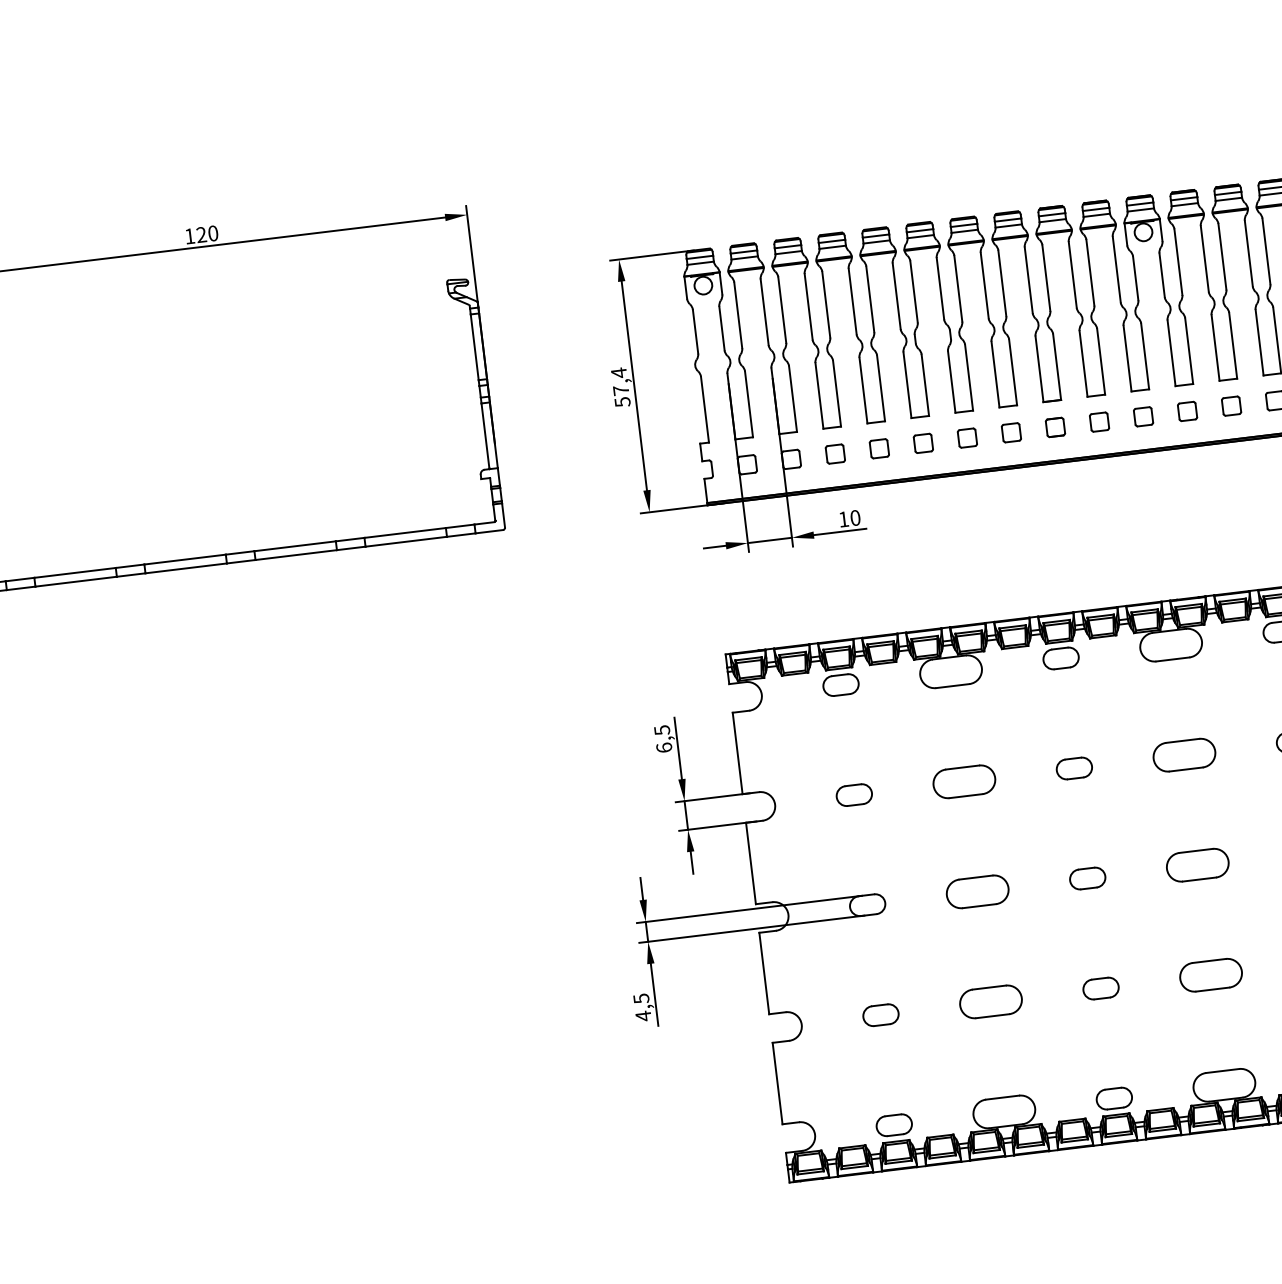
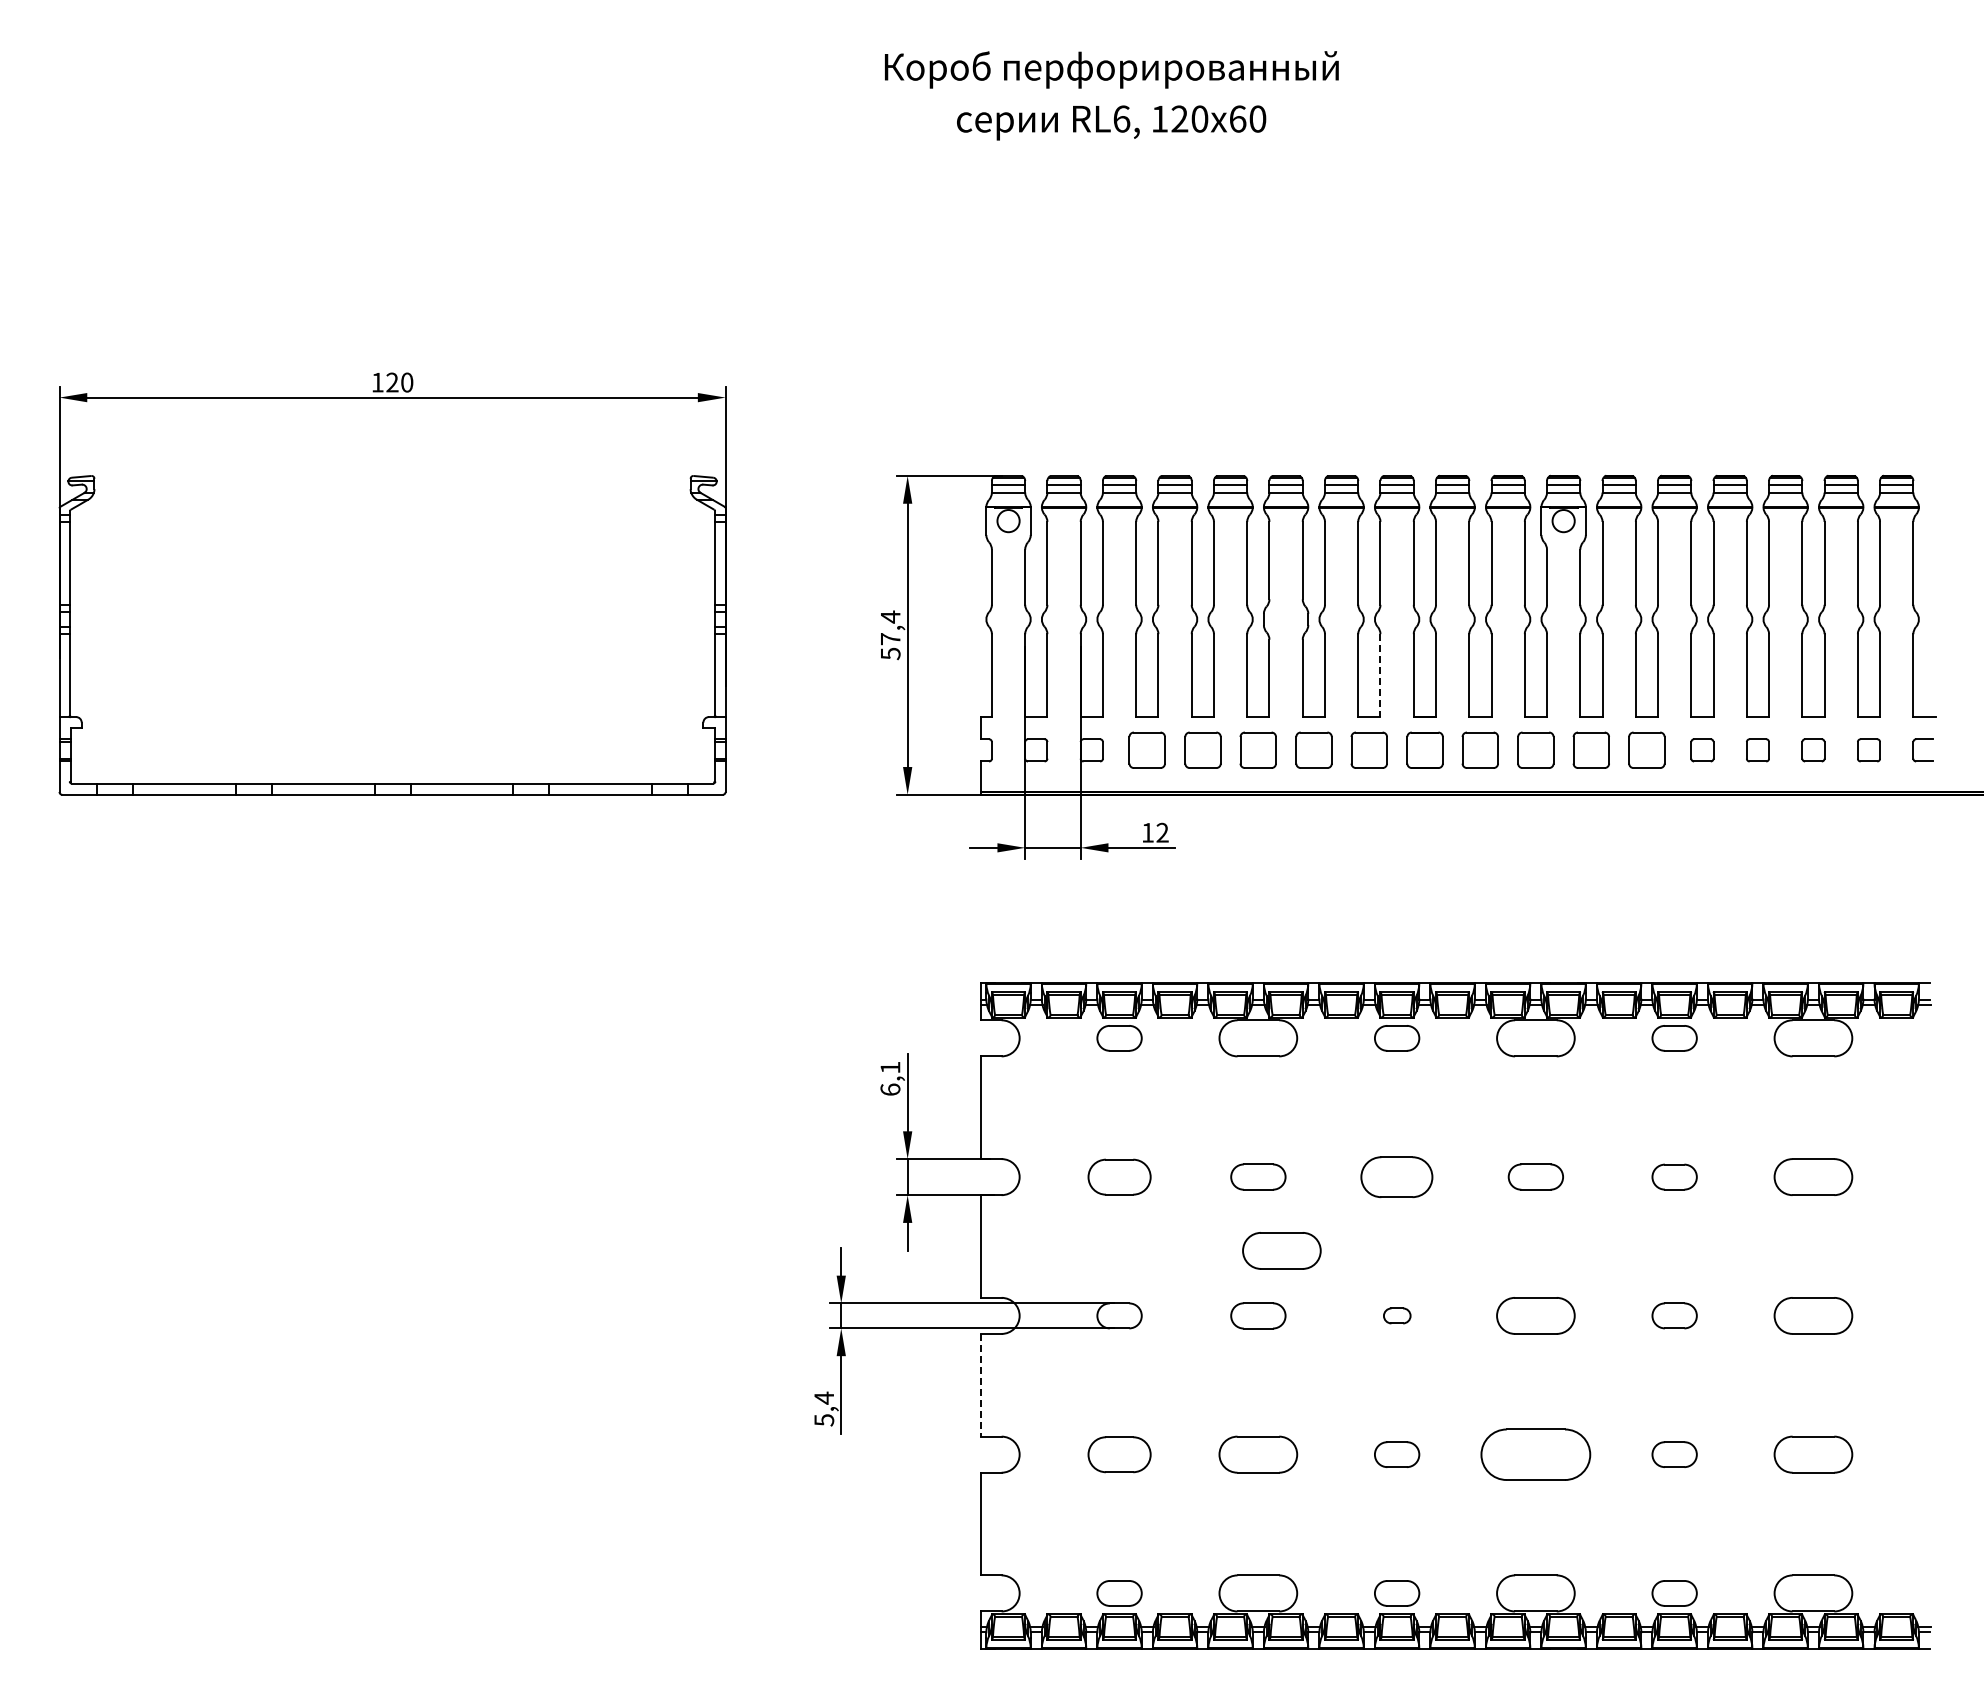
line: (1013, 373) -> (1380, 676), solid -> dashed
part: (1231, 406) -> (1646, 750), size x1.6
part: (1187, 411) -> (1591, 750), size x1.6
part: (1143, 416) -> (1535, 750), size x1.6
part: (1099, 422) -> (1480, 750), size x1.6
part: (1055, 427) -> (1424, 750), size x1.6
part: (1011, 432) -> (1369, 750), size x1.6
part: (967, 438) -> (1313, 750), size x1.6
part: (923, 443) -> (1258, 750), size x1.6
part: (879, 448) -> (1202, 750), size x1.6
part: (835, 454) -> (1147, 750), size x1.6
text: (855, 517) -> (1162, 832), 10 -> 12
text: (662, 730) -> (890, 1067), 6,5 -> 6,1
part: (1184, 754) -> (1535, 1176), size x0.7
part: (1074, 767) -> (1397, 1176), size x1.6
part: (964, 781) -> (1258, 1176), size x0.7
part: (854, 794) -> (1119, 1176), size x1.4
part: (989, 837) -> (1281, 1250), added
part: (1088, 878) -> (1397, 1315), size x0.6
part: (977, 891) -> (1258, 1315), size x0.7
line: (764, 973) -> (980, 1385), solid -> dashed
part: (1210, 975) -> (1535, 1454), size x1.4
text: (642, 1006) -> (824, 1408), 4,5 -> 5,4
part: (880, 1015) -> (1119, 1454), size x1.4

